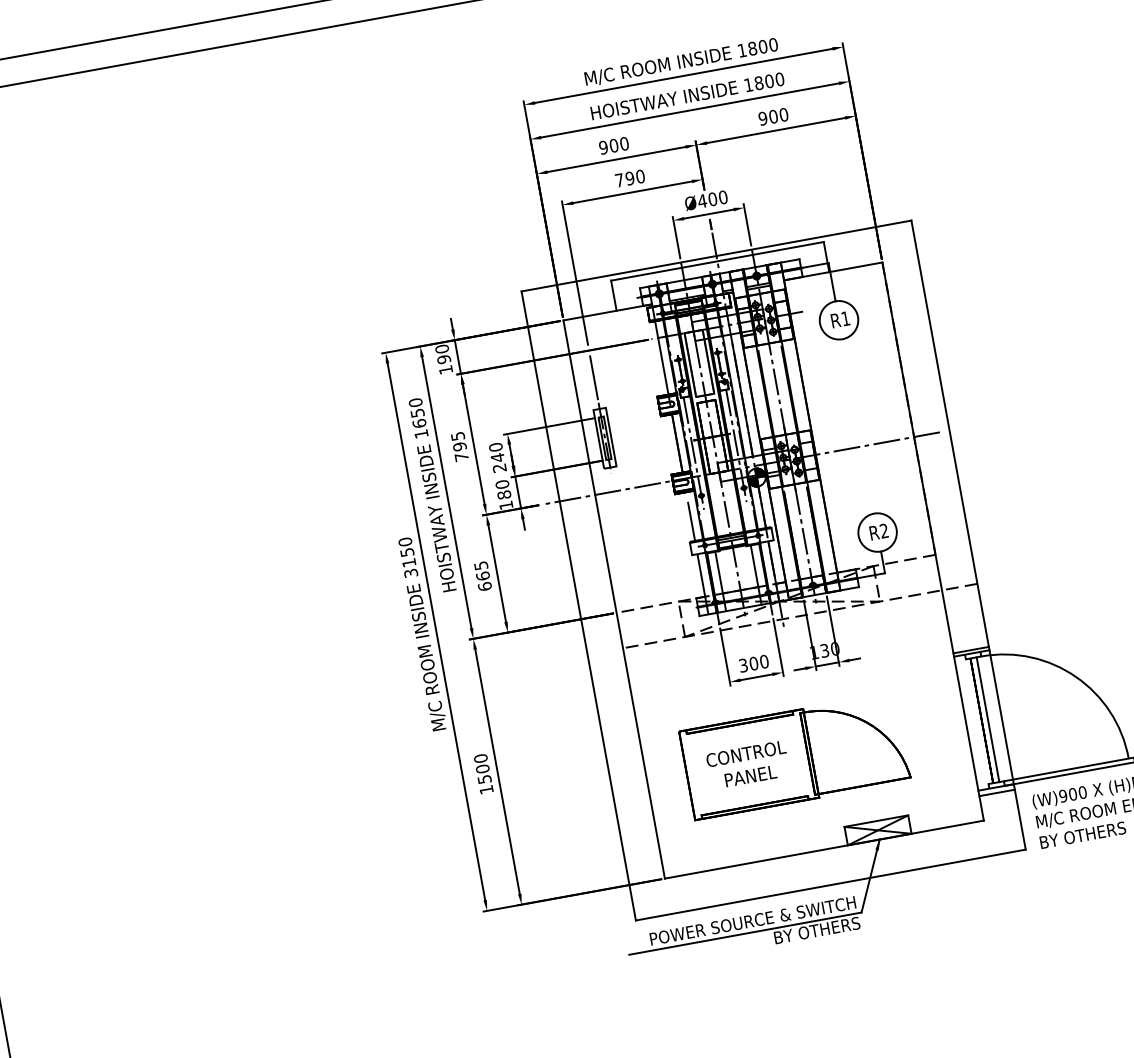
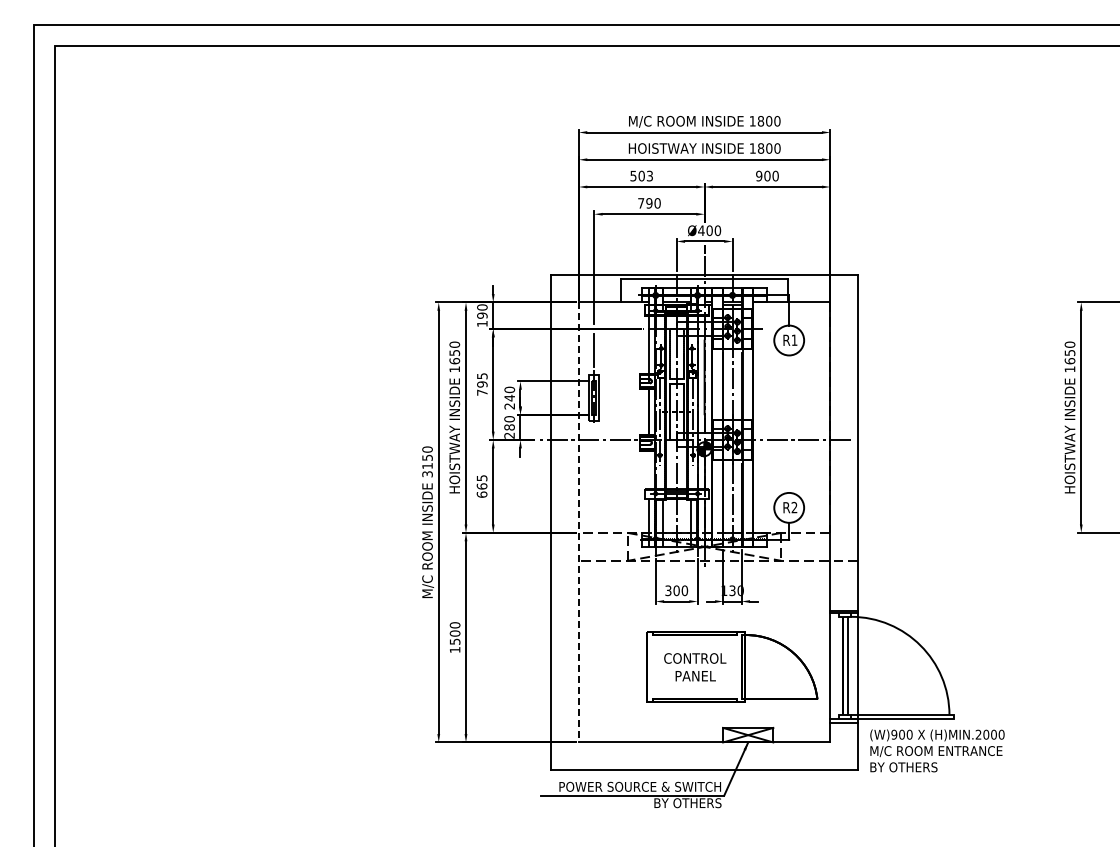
text: (613, 144) -> (641, 175), 900 -> 503
text: (506, 505) -> (509, 435), 180 -> 280
line: (691, 521) -> (648, 473), removed
line: (613, 599) -> (578, 522), solid -> dashed
part: (795, 755) -> (732, 666), moved

